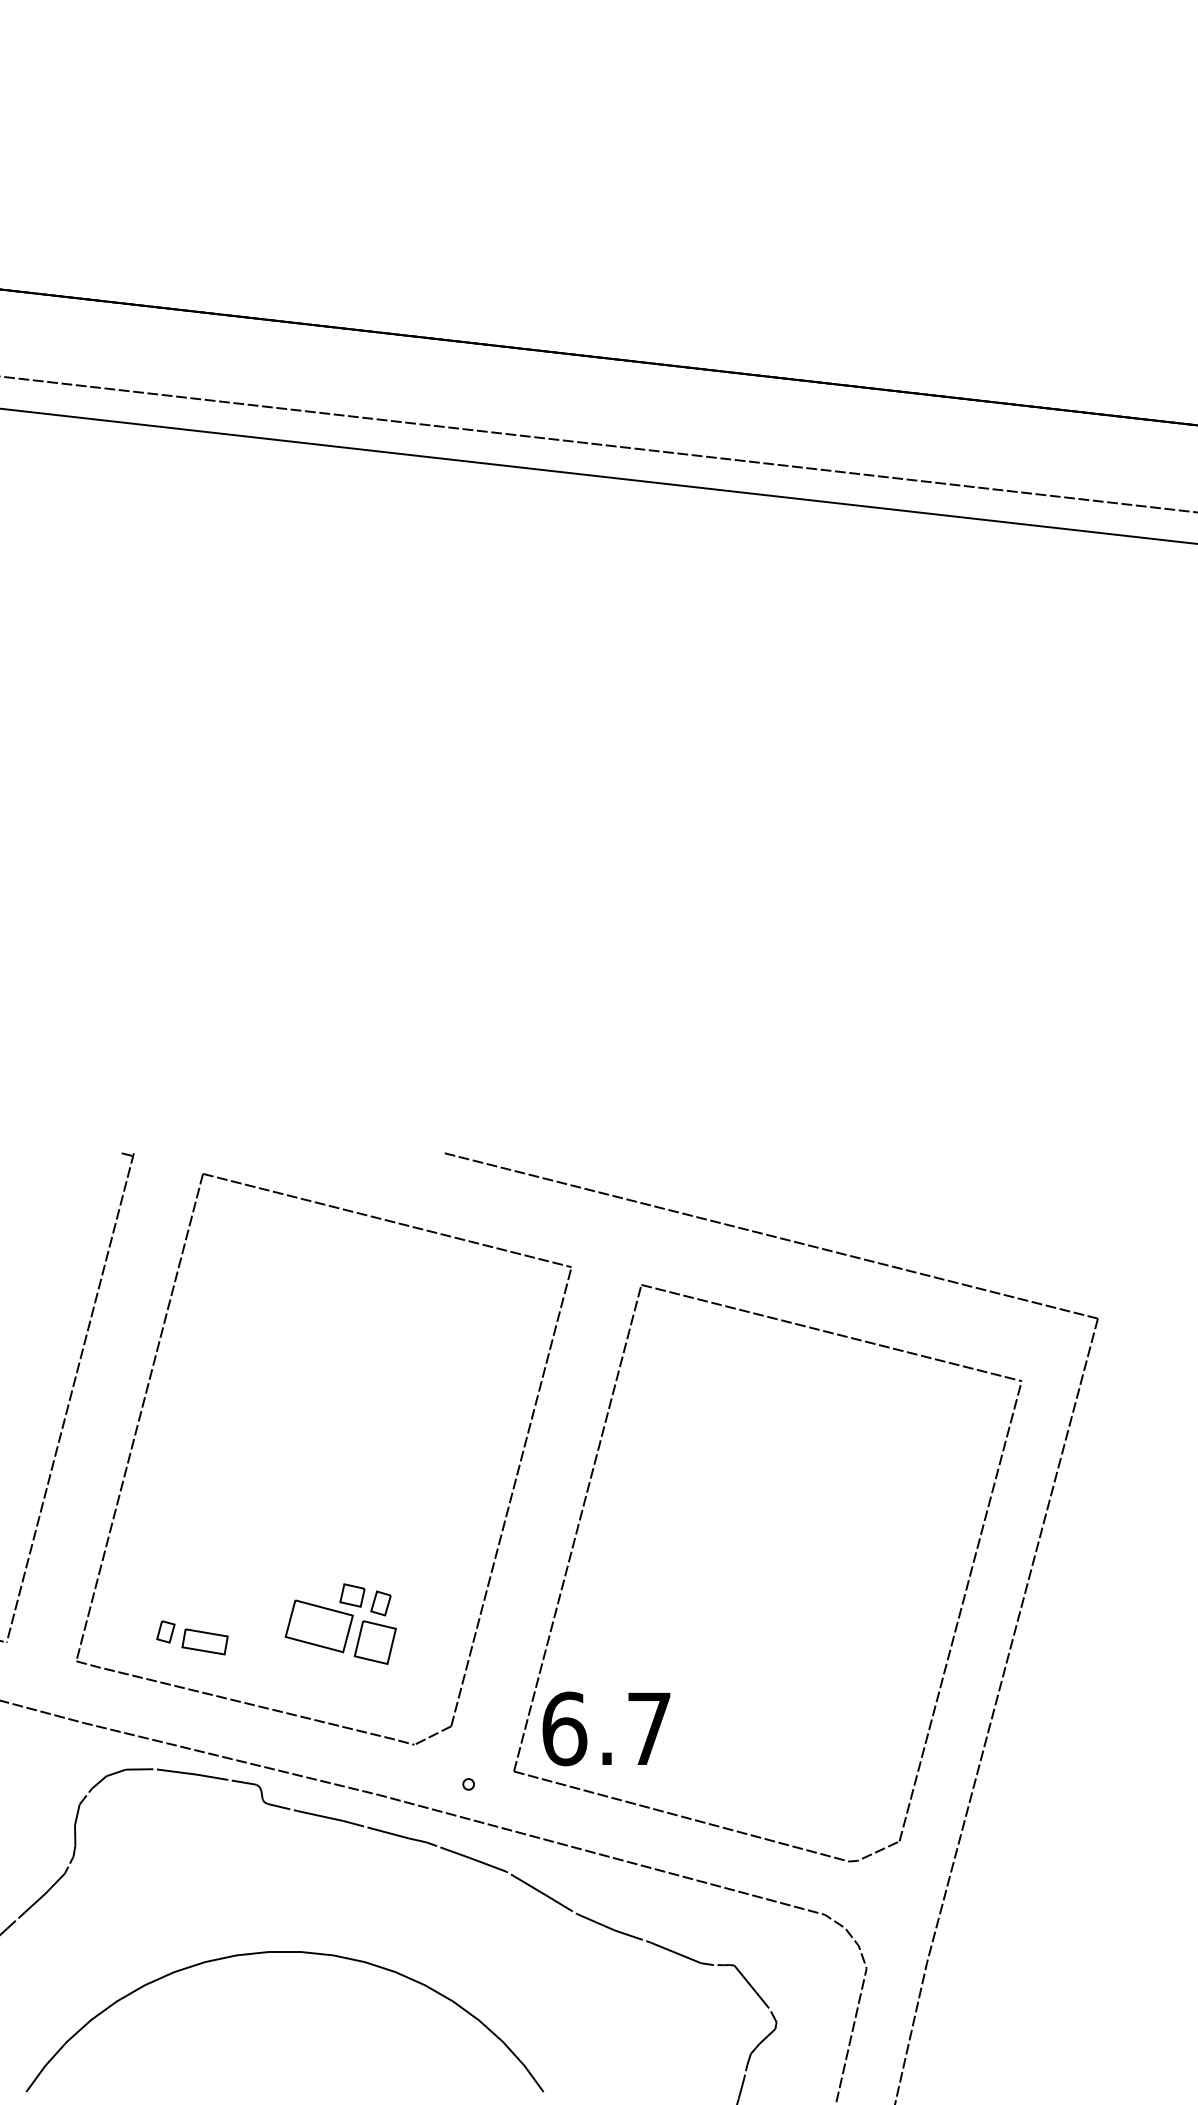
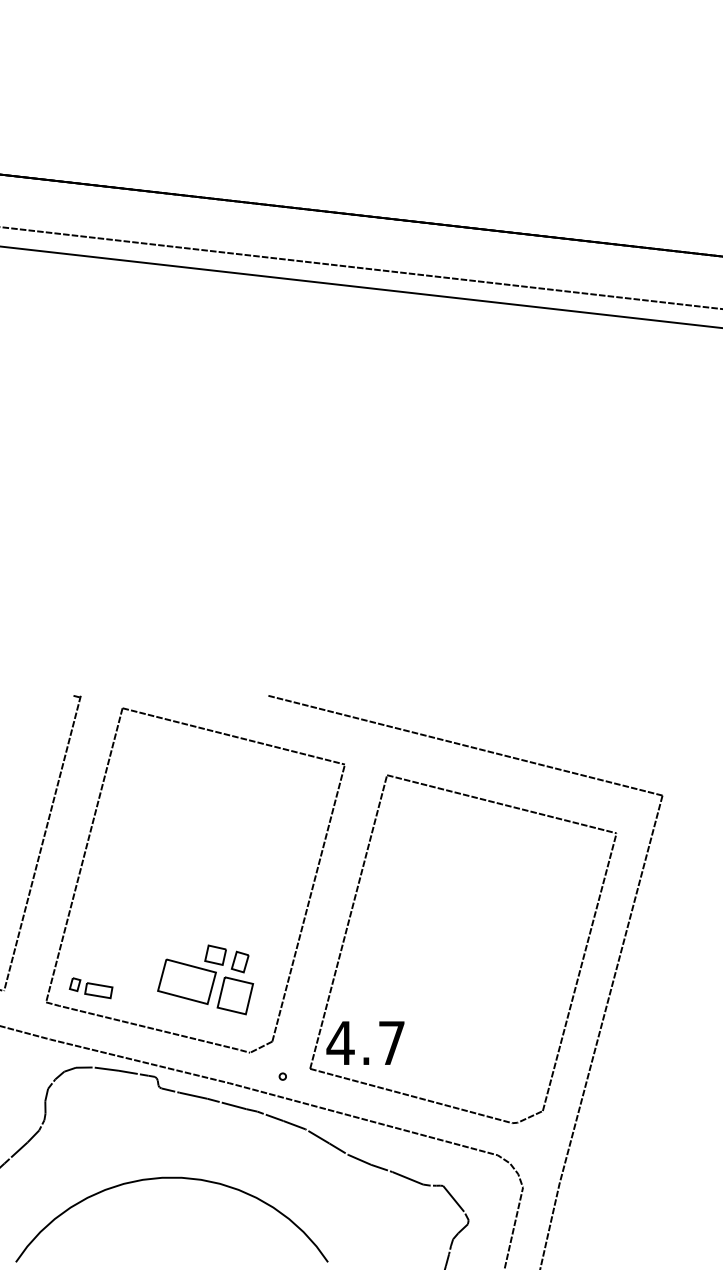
part: (340, 1623) -> (205, 979), size x1.43
part: (191, 1638) -> (90, 988), moved
text: (564, 1727) -> (340, 1042), 6.7 -> 4.7

